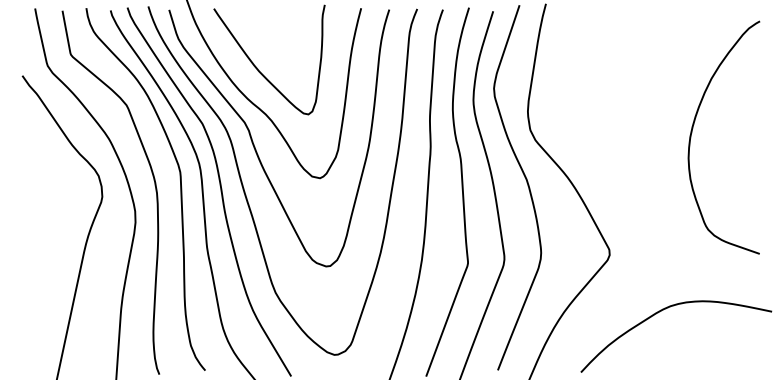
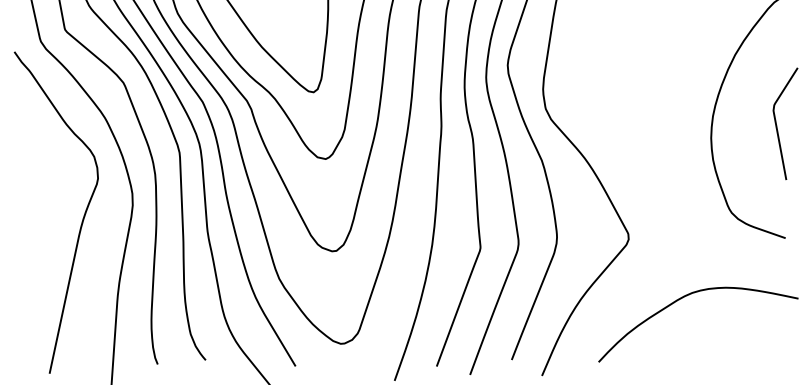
curve: (751, 144) -> (777, 123), added

